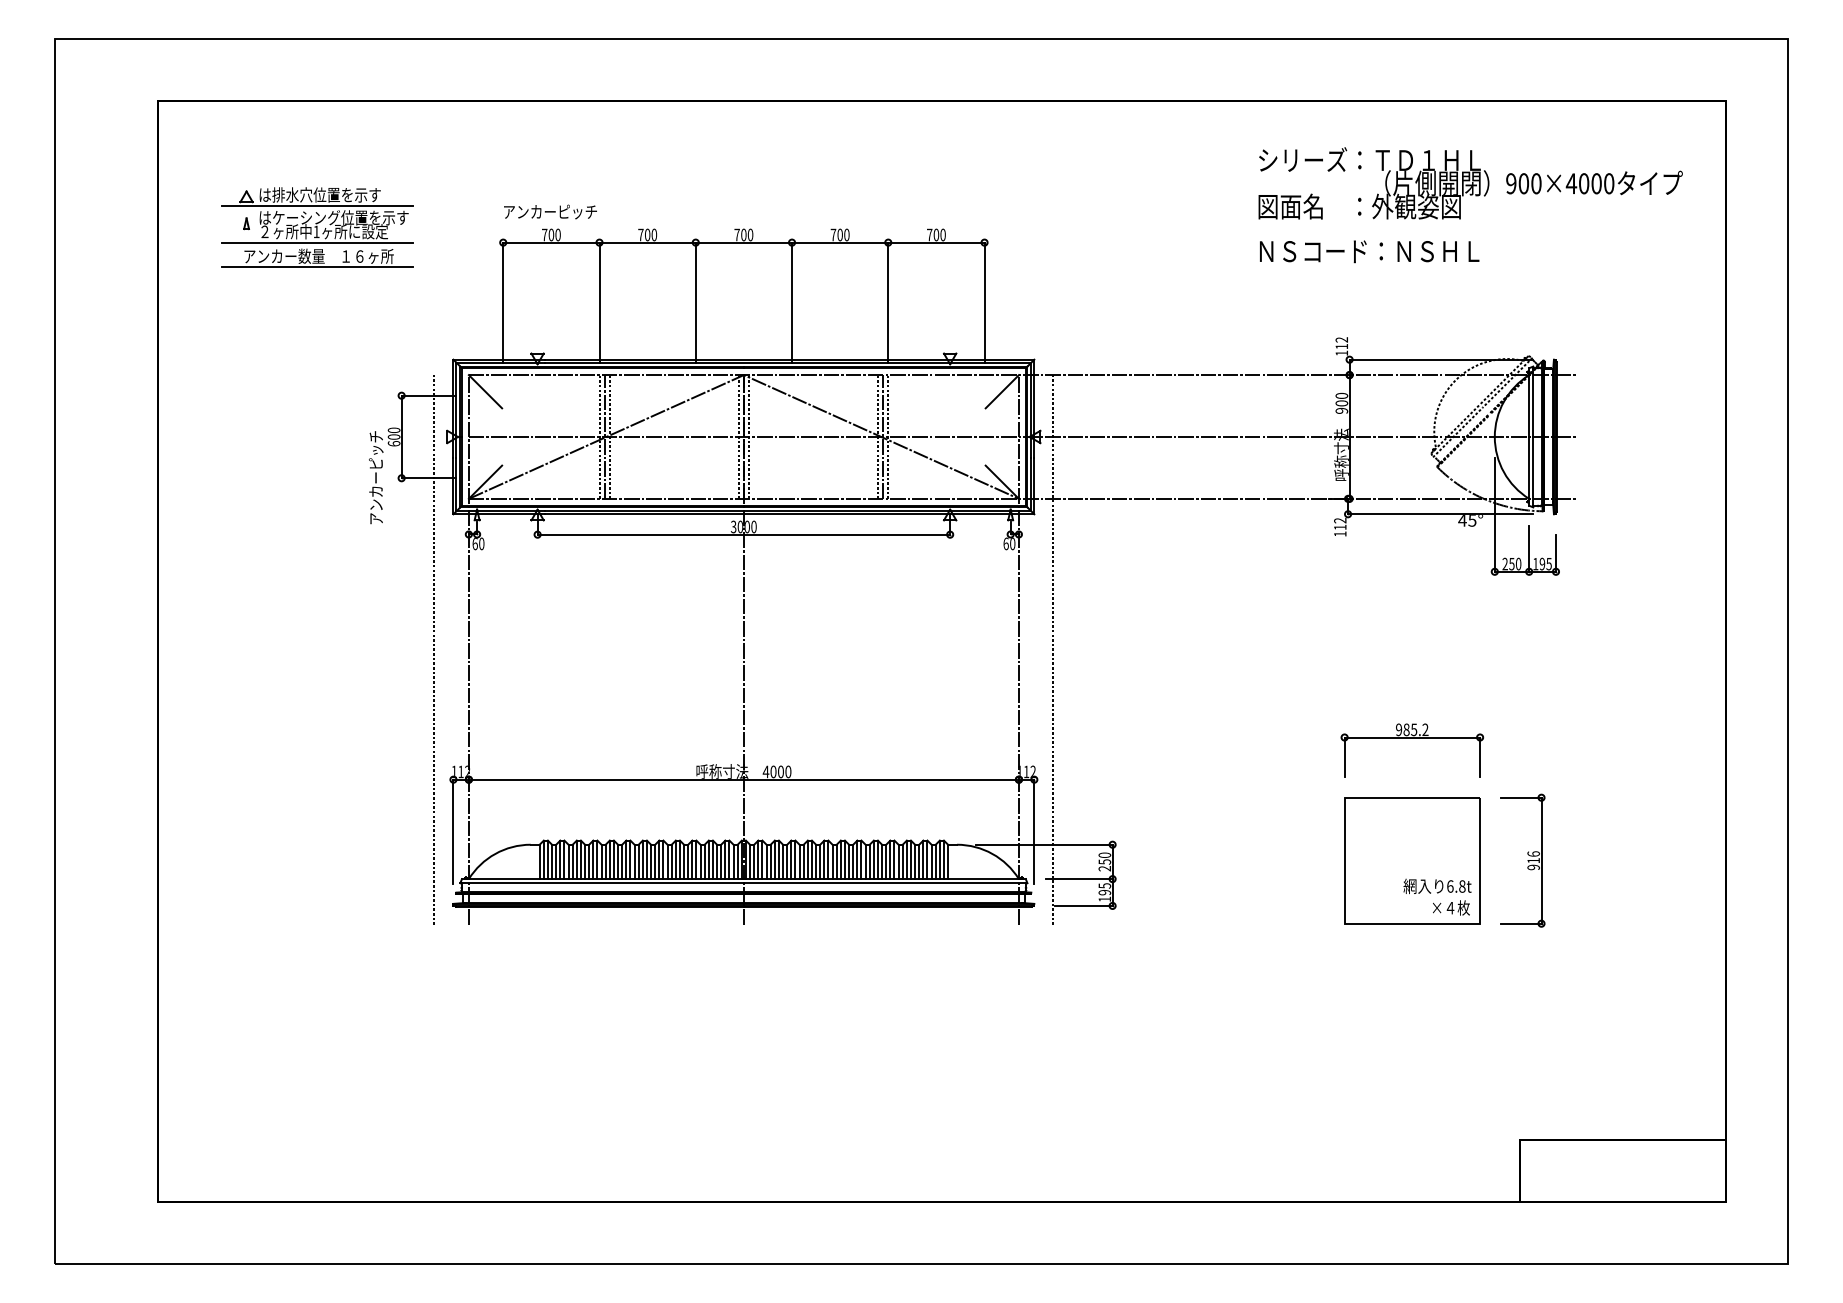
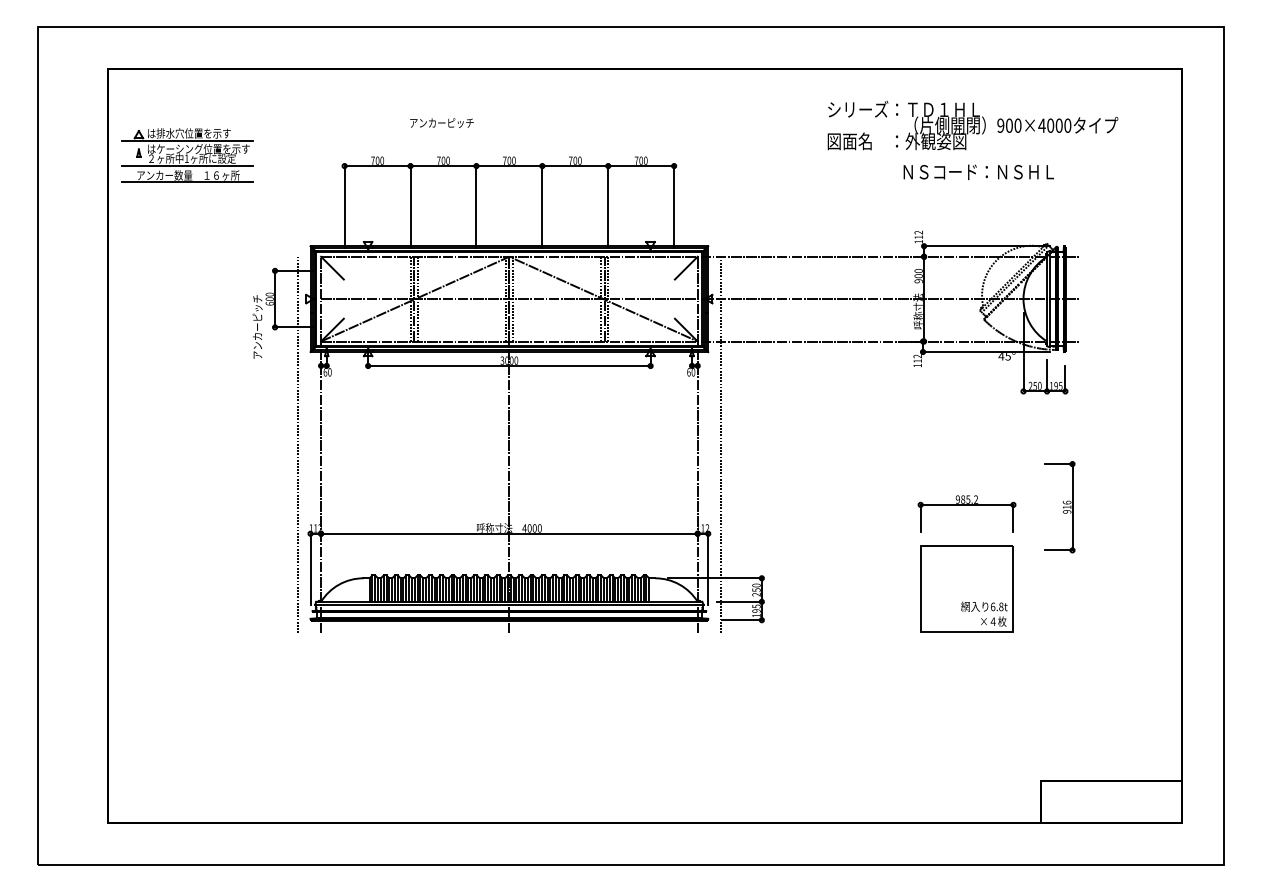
text: (1469, 183) -> (972, 125), moved
text: (549, 211) -> (441, 122), moved
part: (317, 227) -> (187, 155), moved
text: (1369, 252) -> (978, 172), moved
part: (1522, 861) -> (1059, 507), moved

